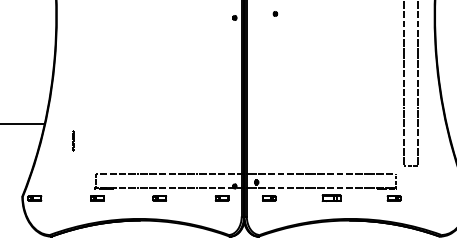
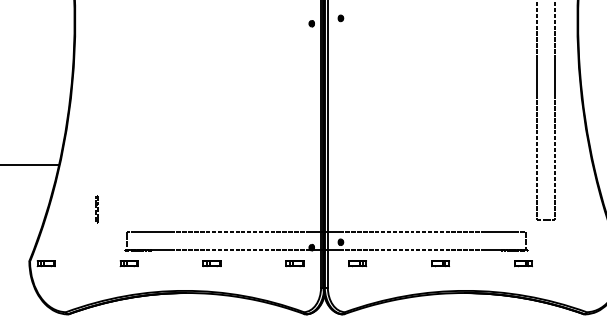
part: (275, 14) -> (340, 18), moved
line: (74, 141) -> (97, 209), moved
part: (331, 198) -> (440, 263), size x0.71

